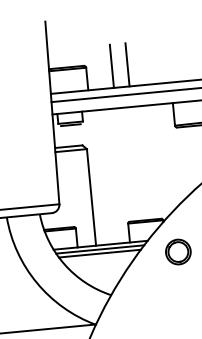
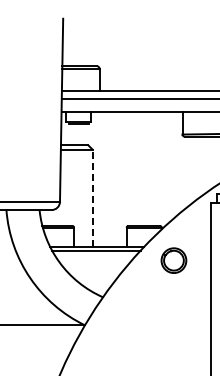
line: (127, 64) -> (140, 69), removed
line: (112, 66) -> (125, 69), removed
line: (91, 196) -> (92, 197), solid -> dashed
line: (99, 253) -> (95, 254), removed

